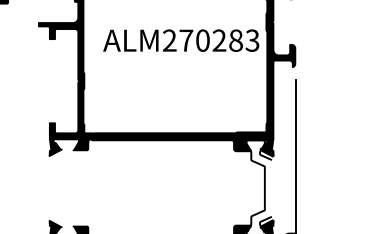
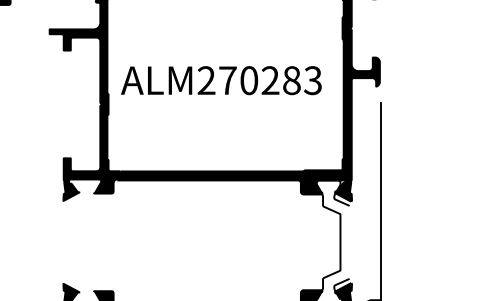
text: (181, 40) -> (221, 80), moved

